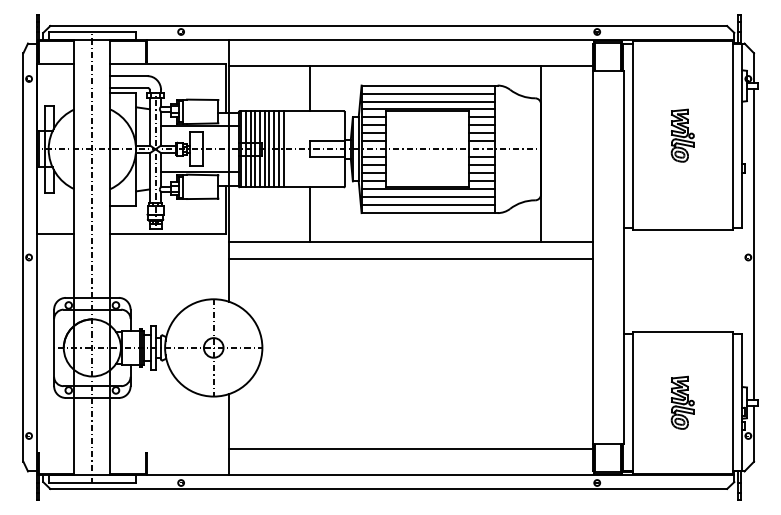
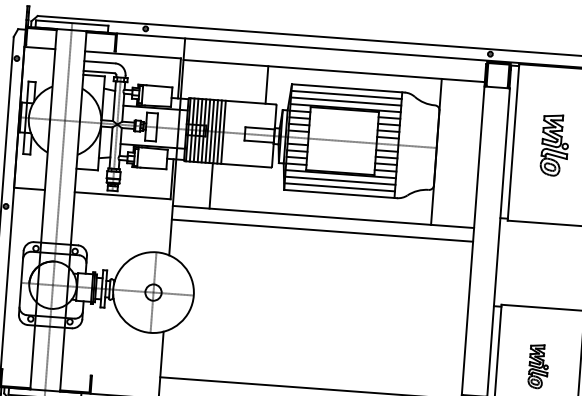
line: (309, 88) -> (266, 84), moved
part: (682, 135) -> (554, 145), size x1.4
line: (309, 214) -> (211, 185), moved

